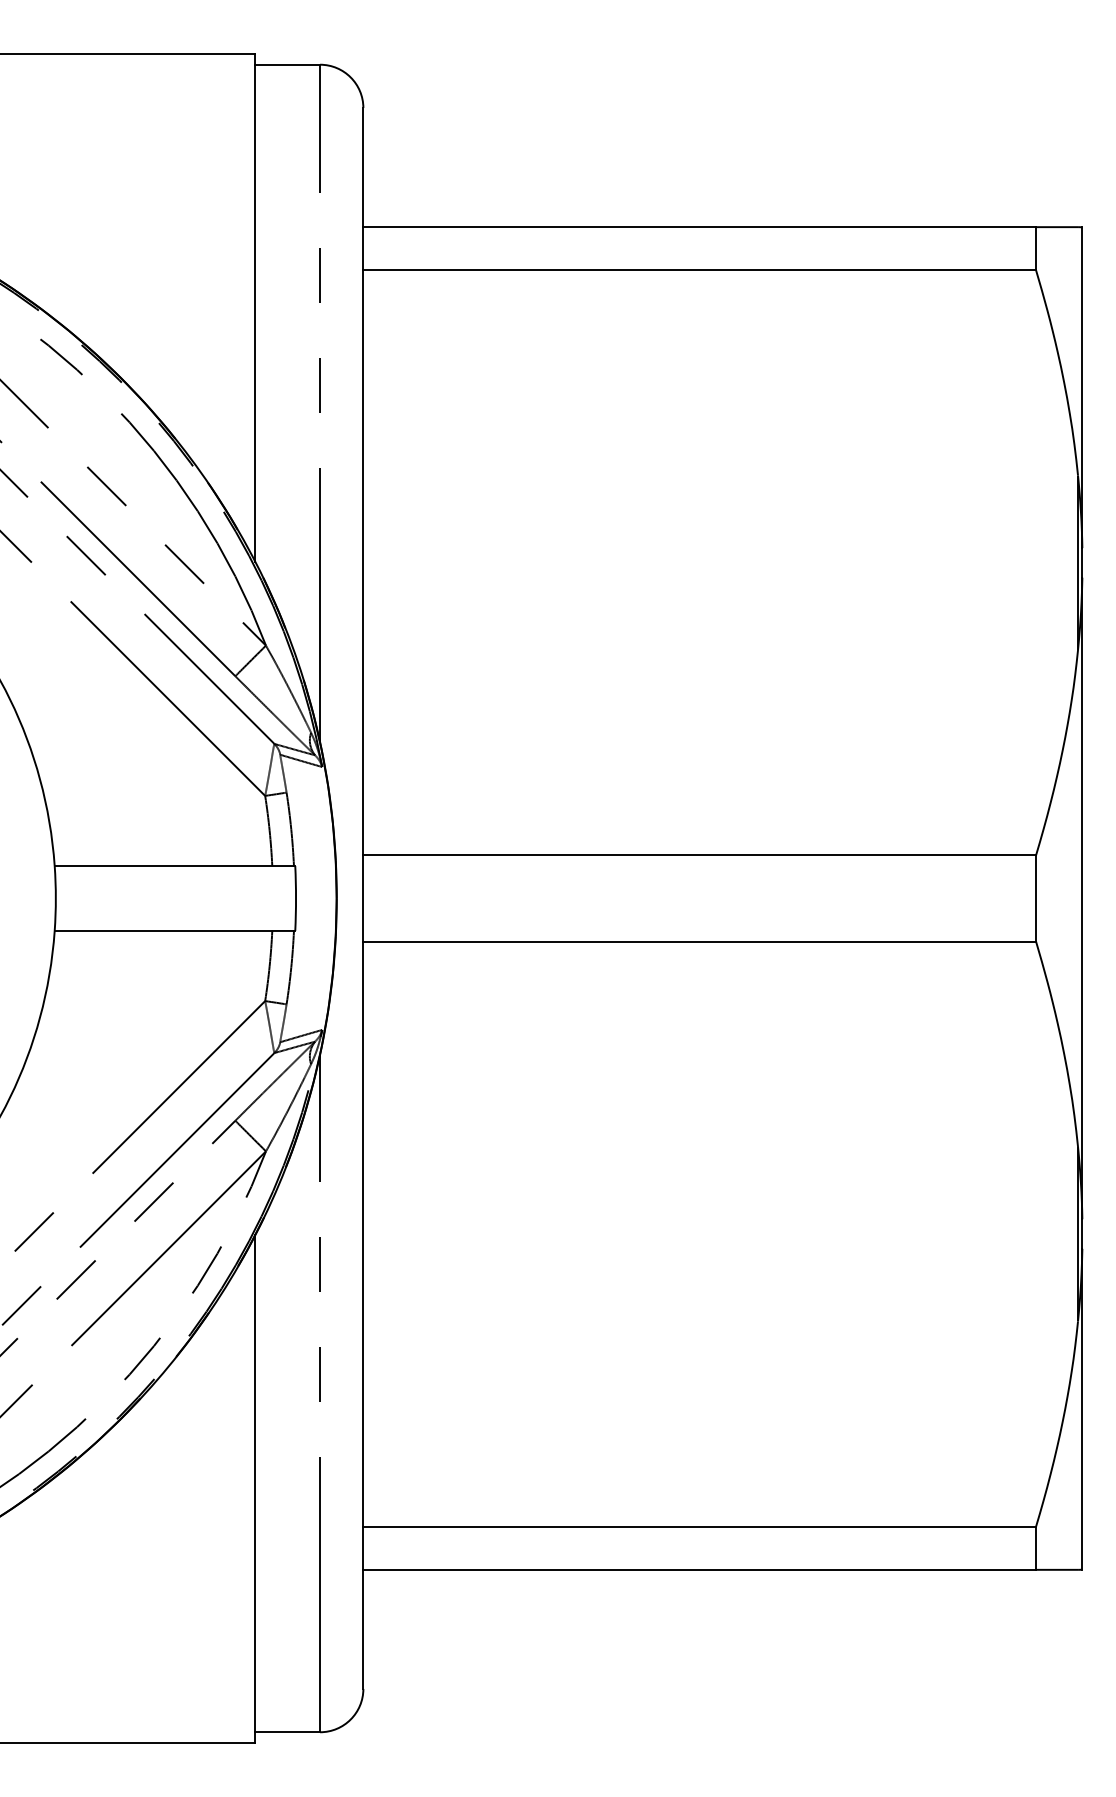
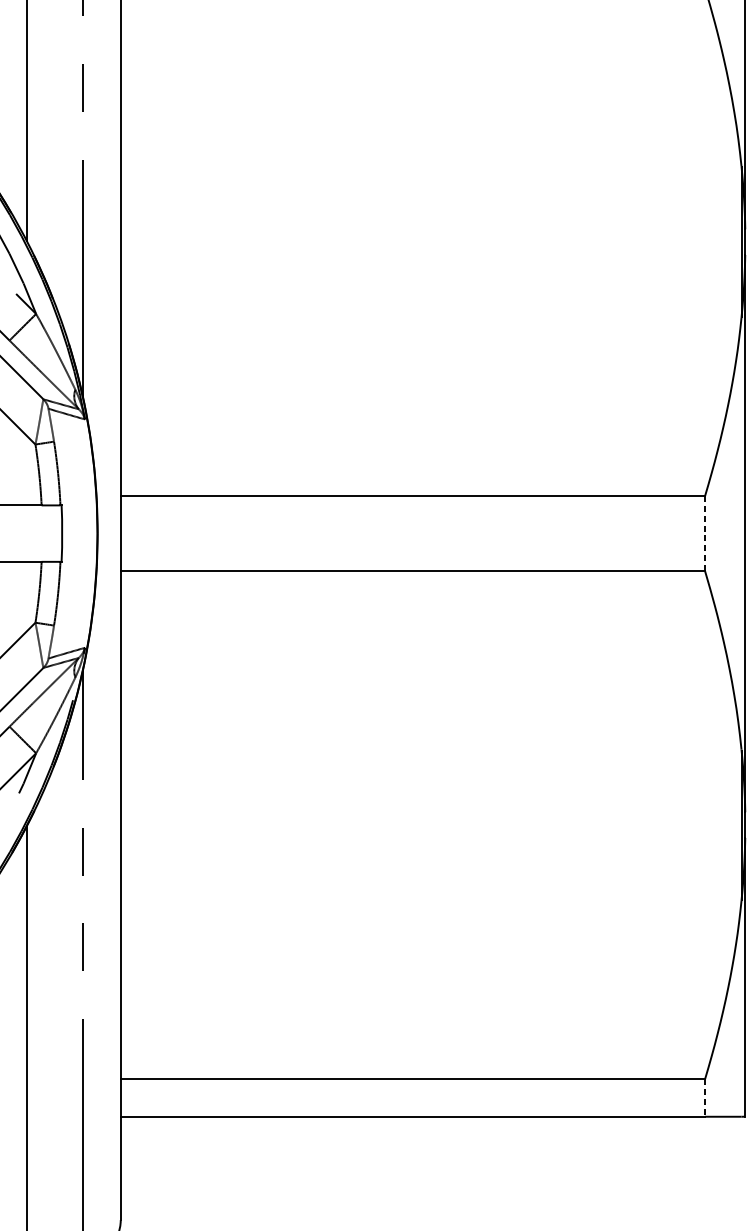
line: (1036, 898) -> (705, 533), solid -> dashed
line: (1036, 1548) -> (705, 1098), solid -> dashed

